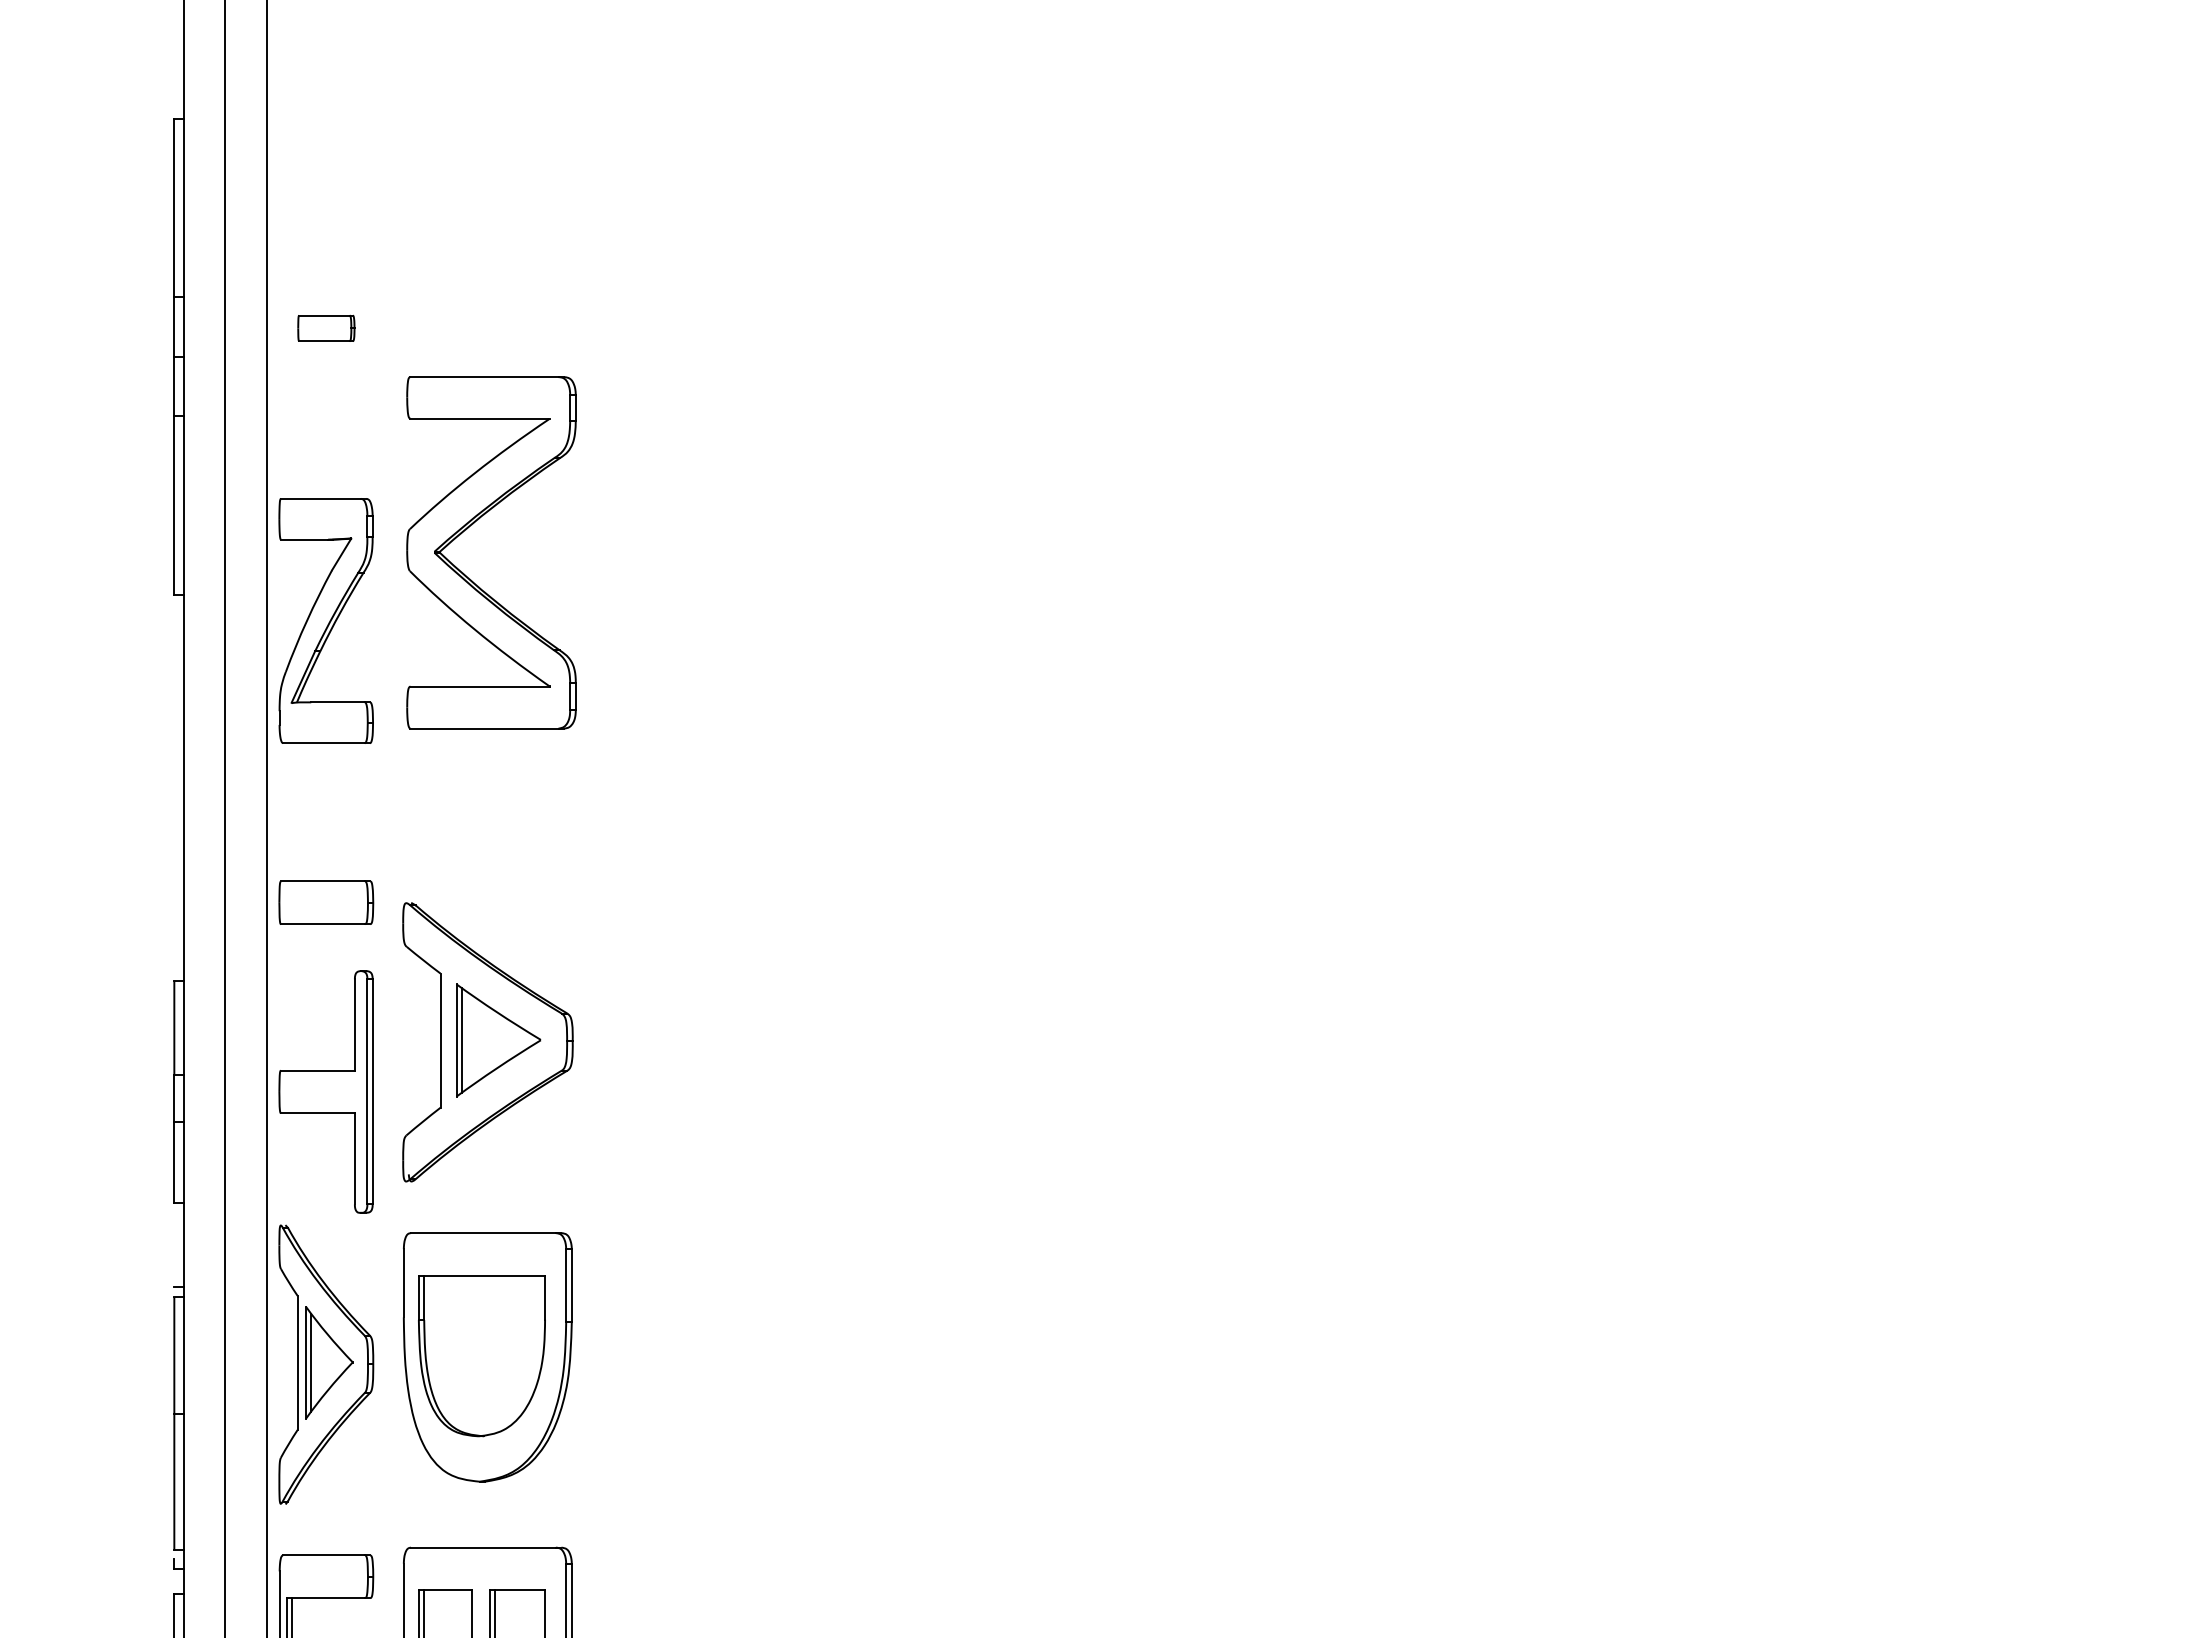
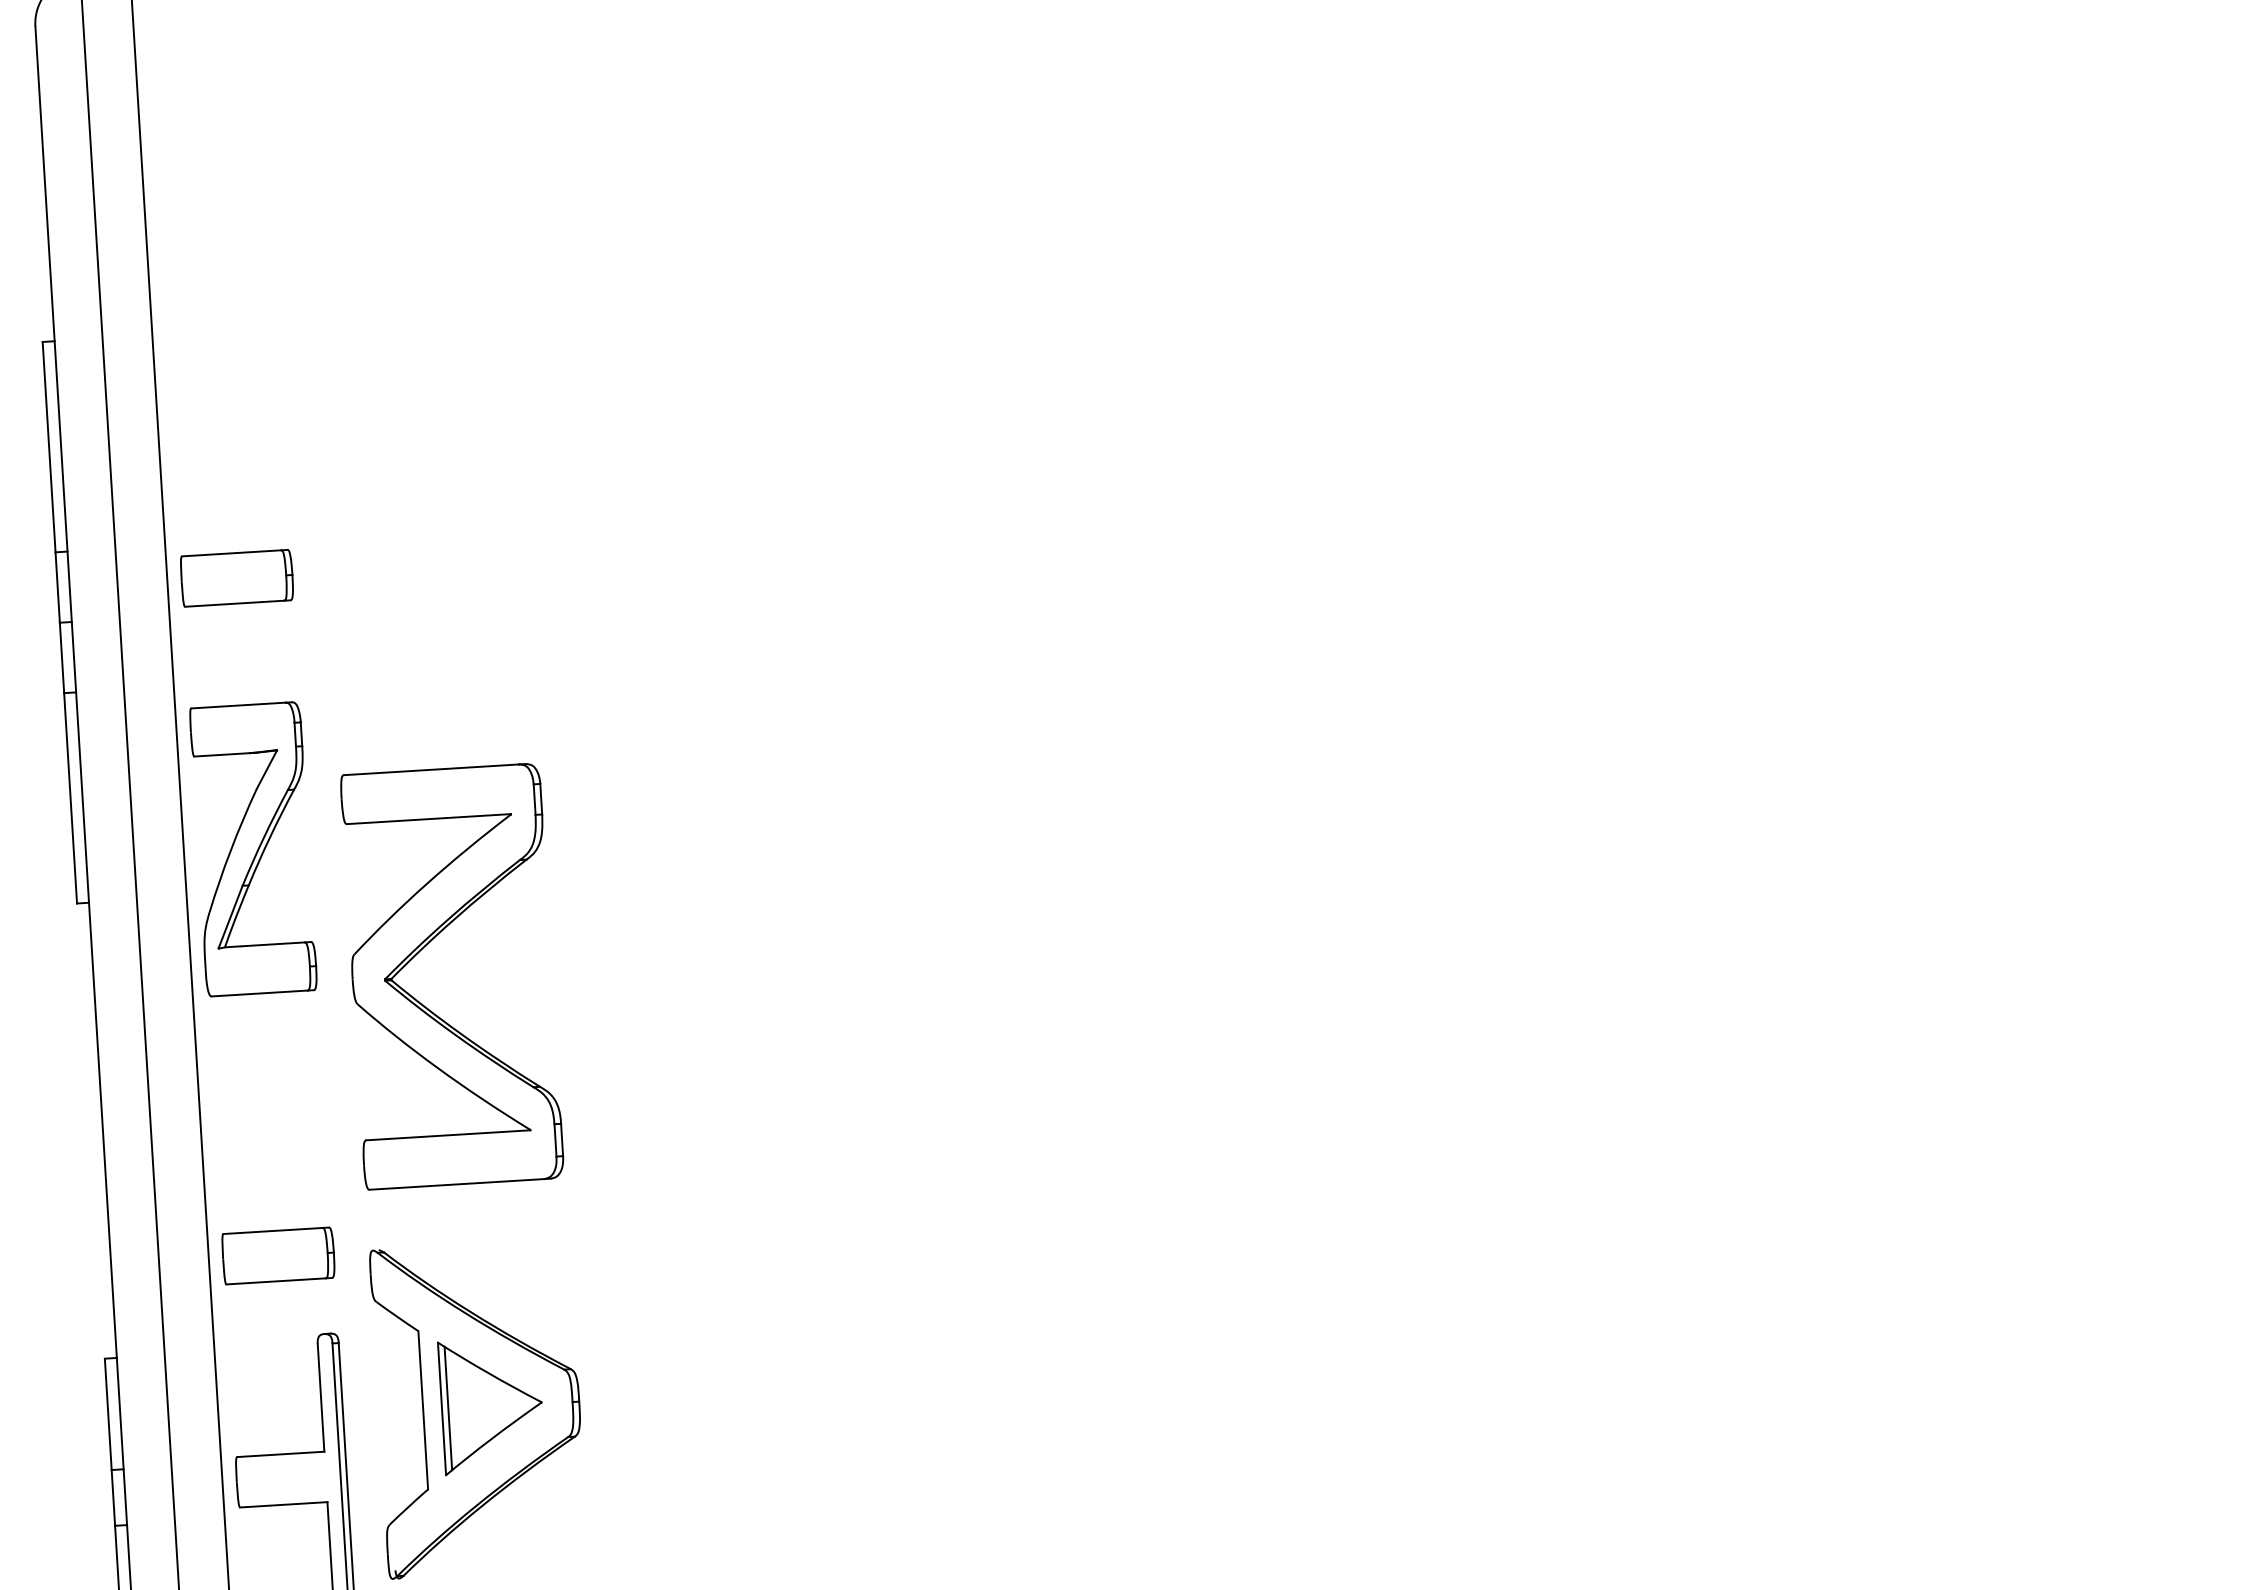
part: (326, 328) -> (237, 578), size x1.67
part: (468, 528) -> (423, 949), moved
part: (325, 620) -> (252, 848), moved

